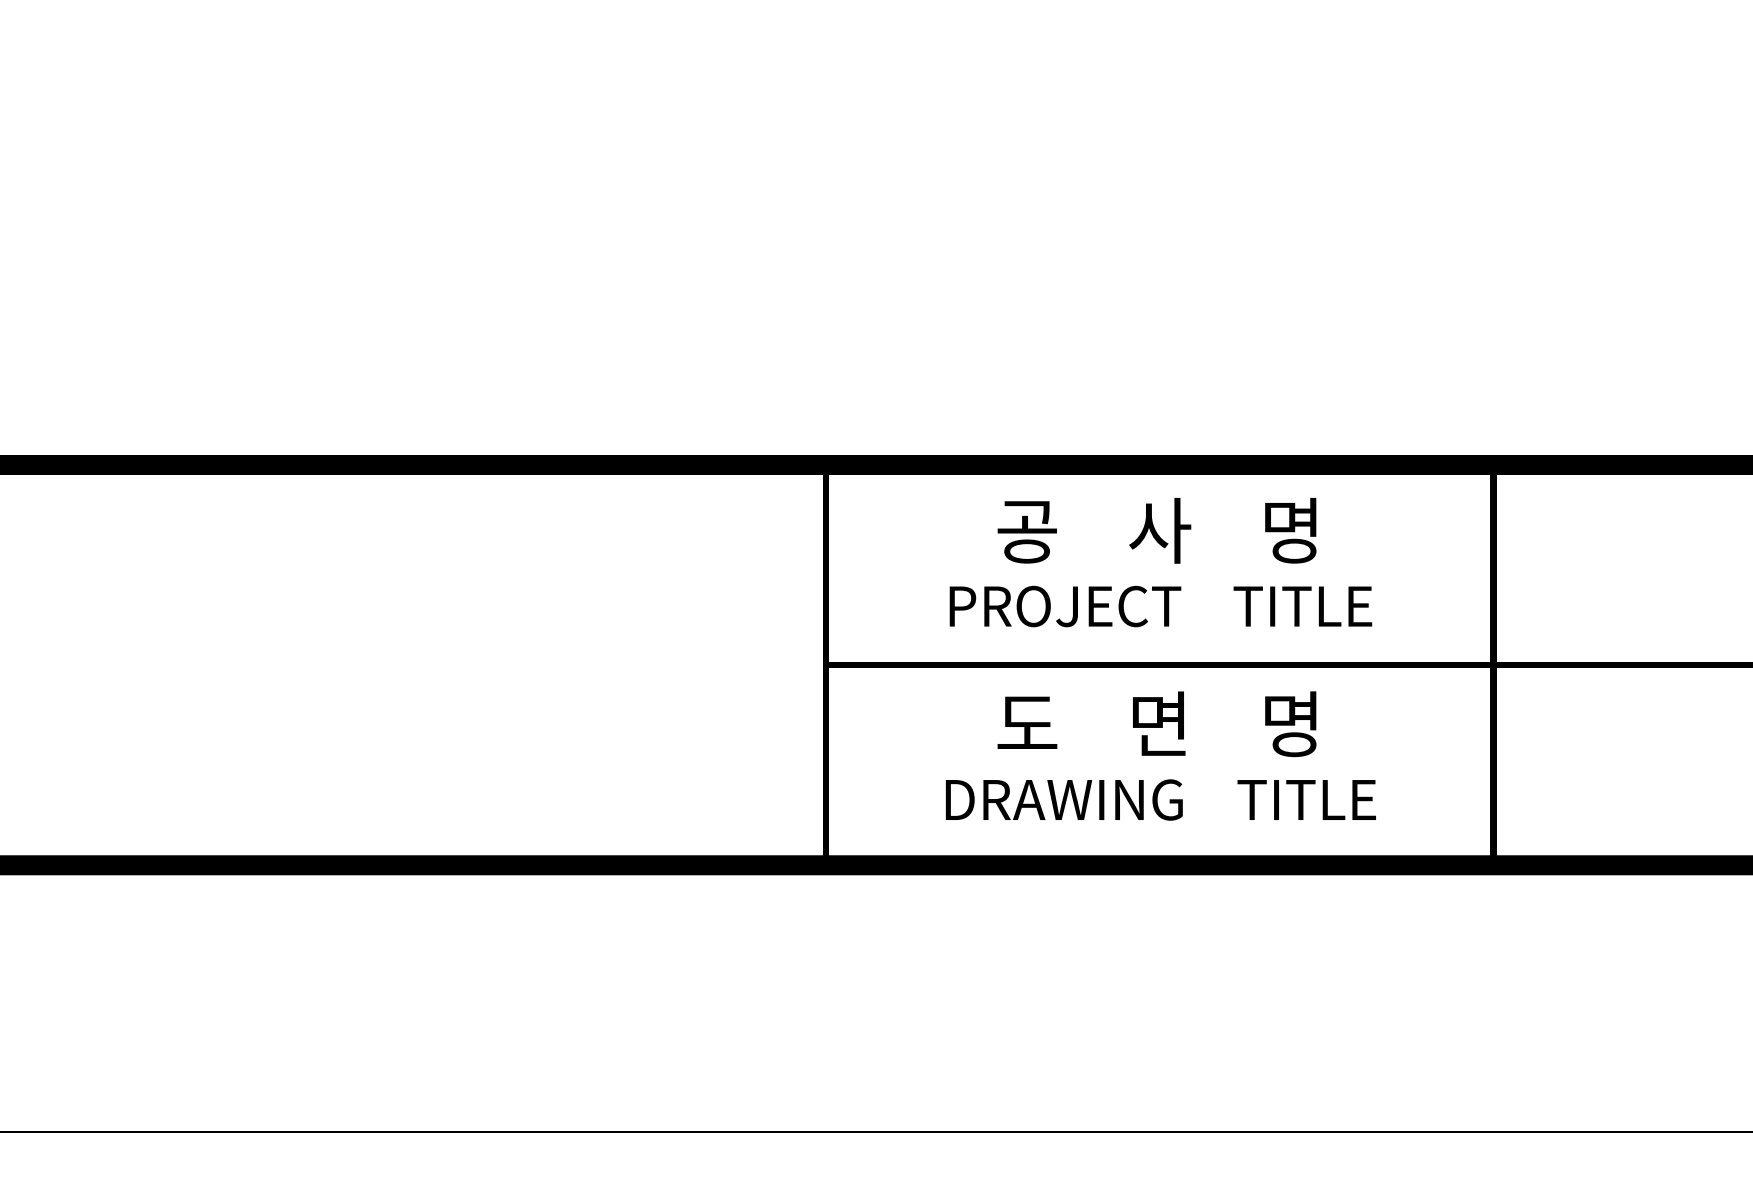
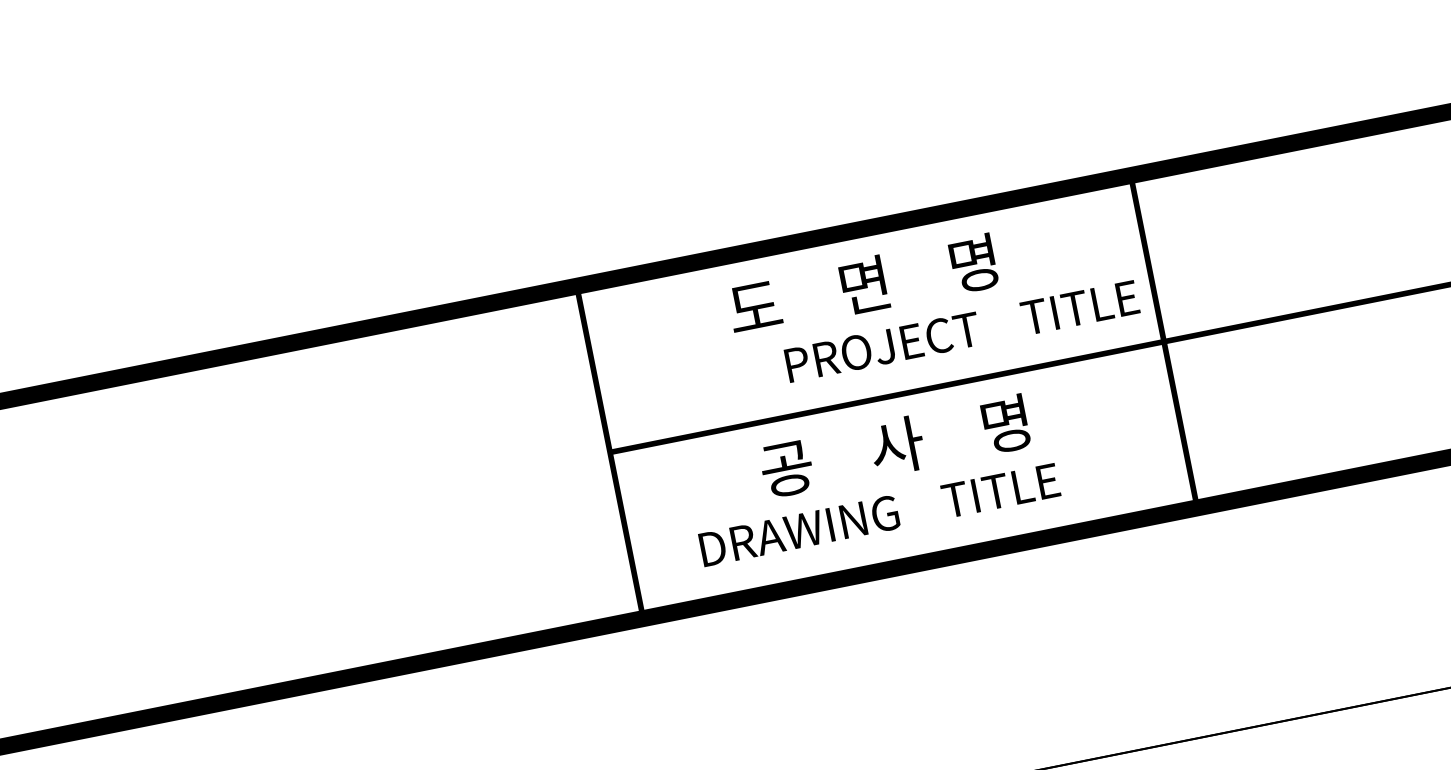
text: (1094, 530) -> (810, 296), 공    사    명 -> 도    면    명
text: (1160, 606) -> (961, 331), moved
text: (1094, 724) -> (842, 457), 도    면    명 -> 공    사    명
text: (1160, 799) -> (879, 514), moved

